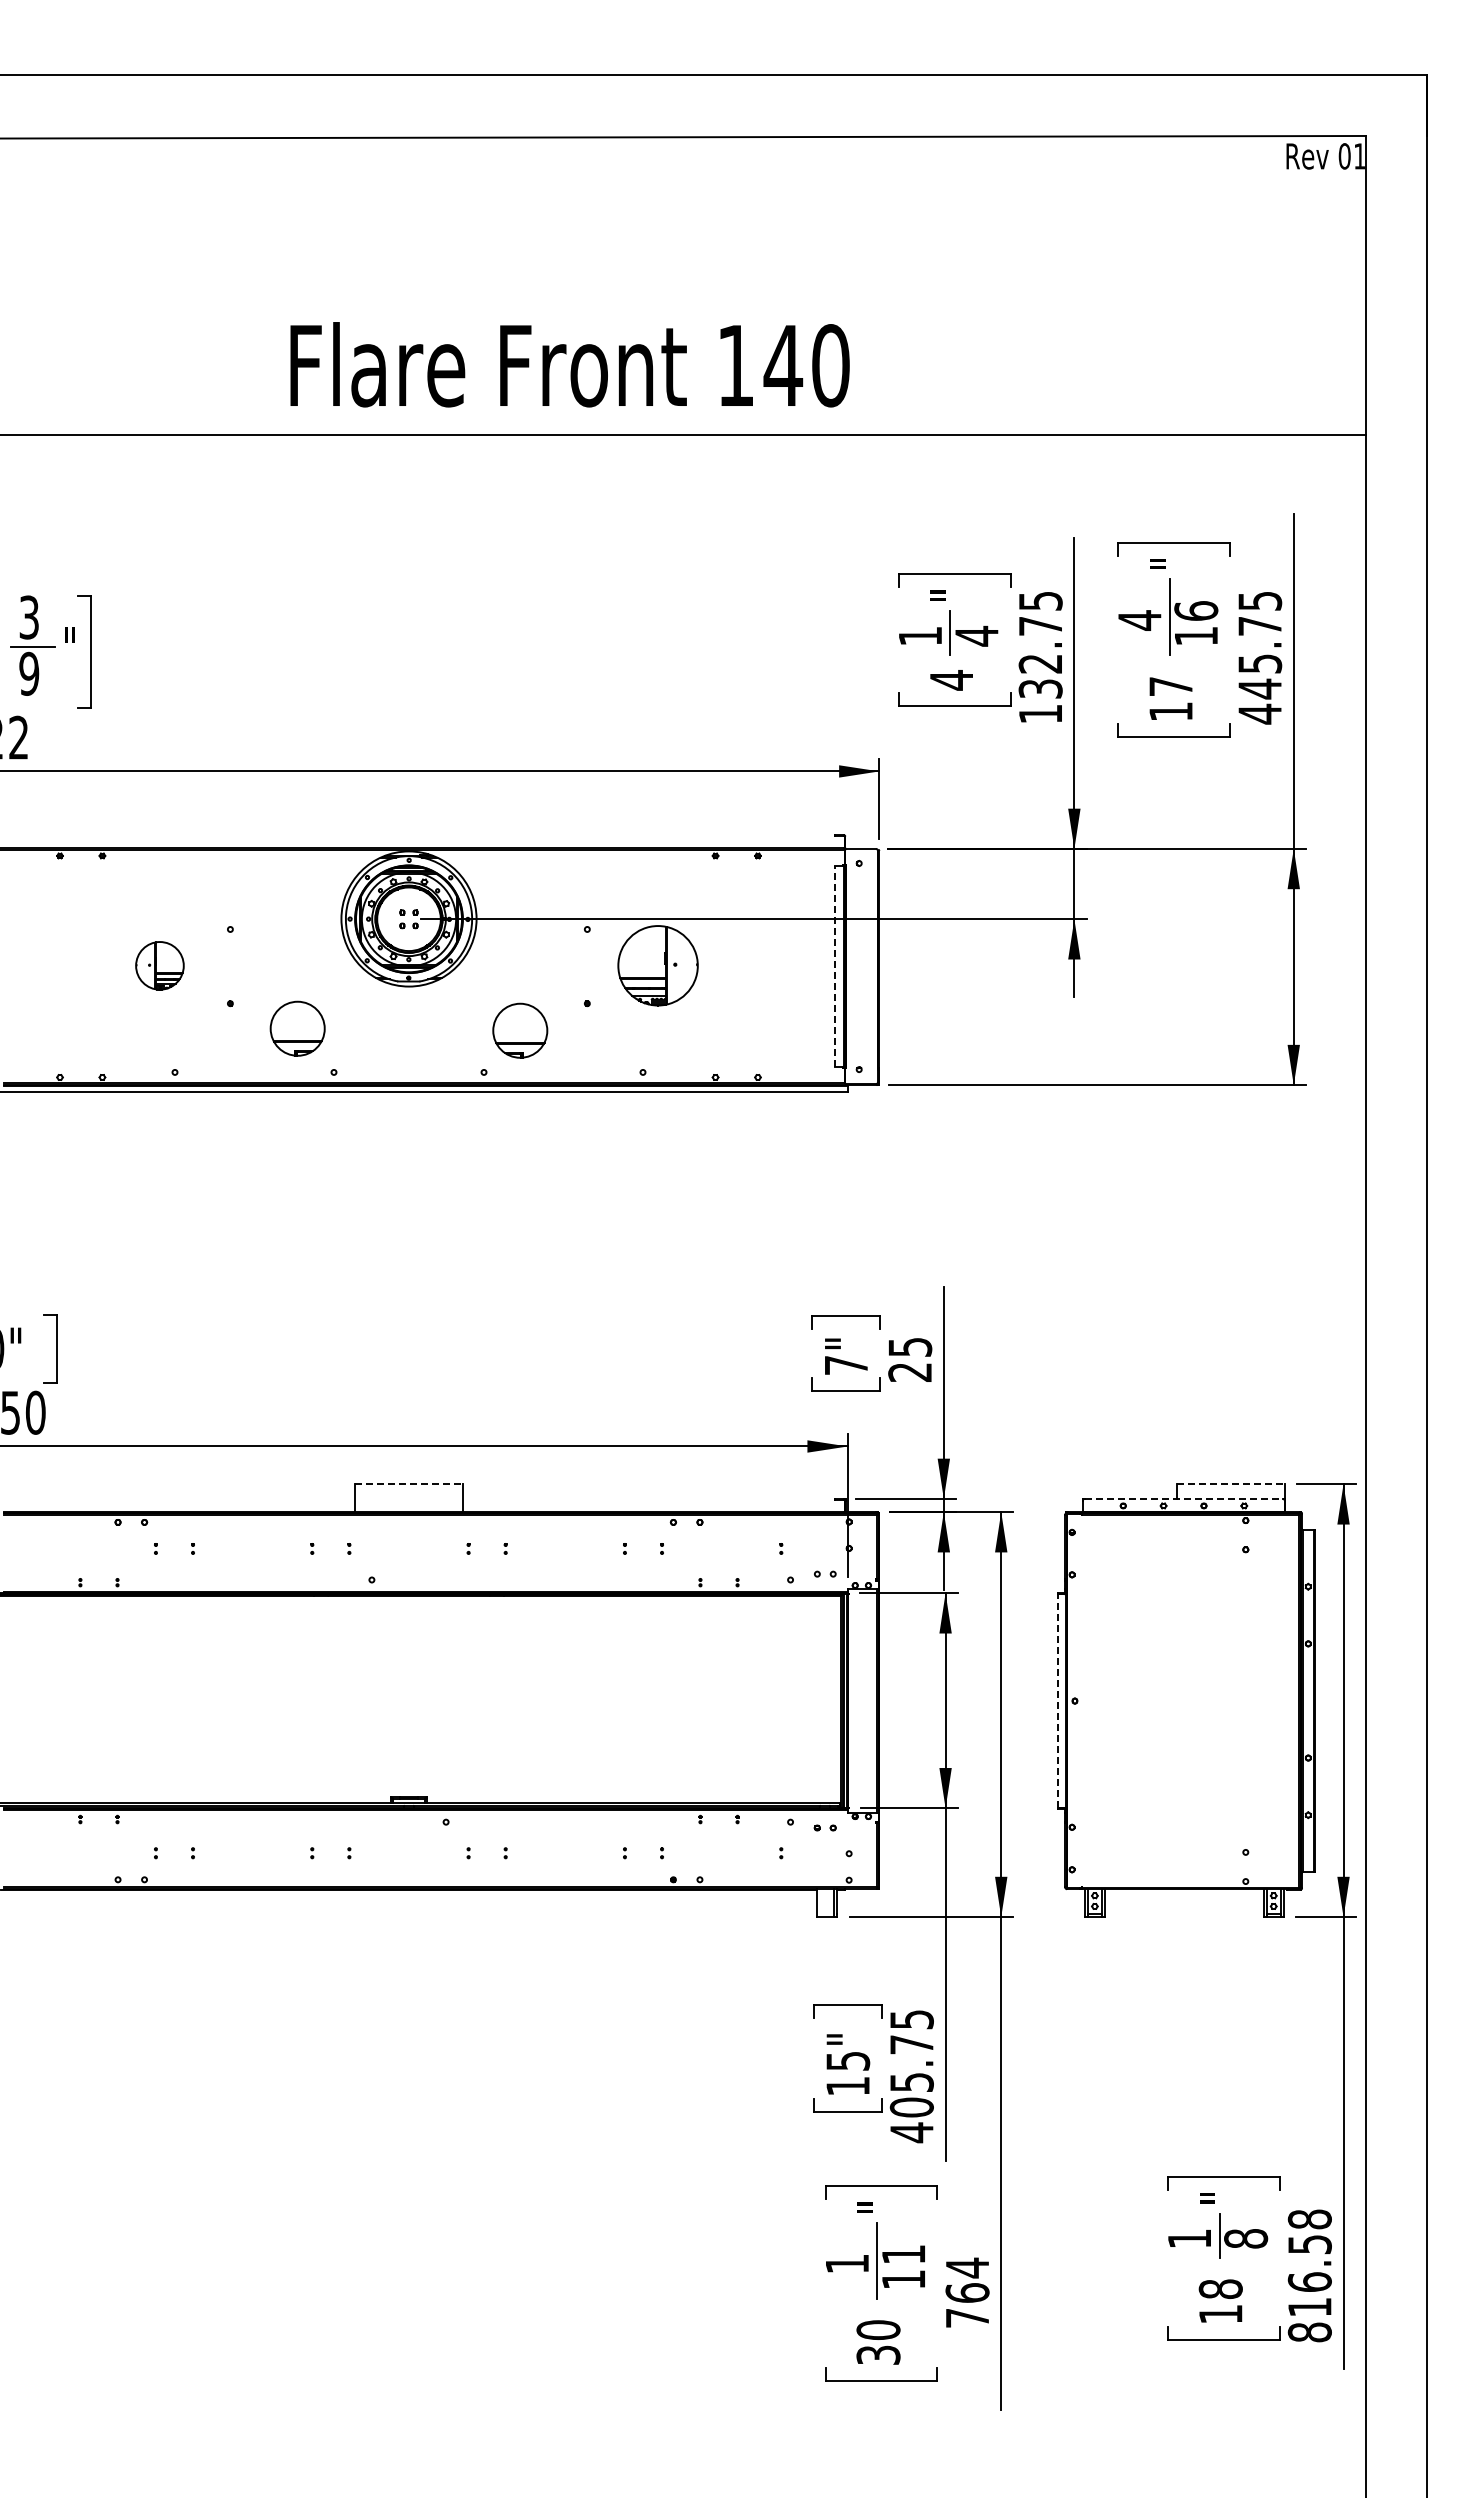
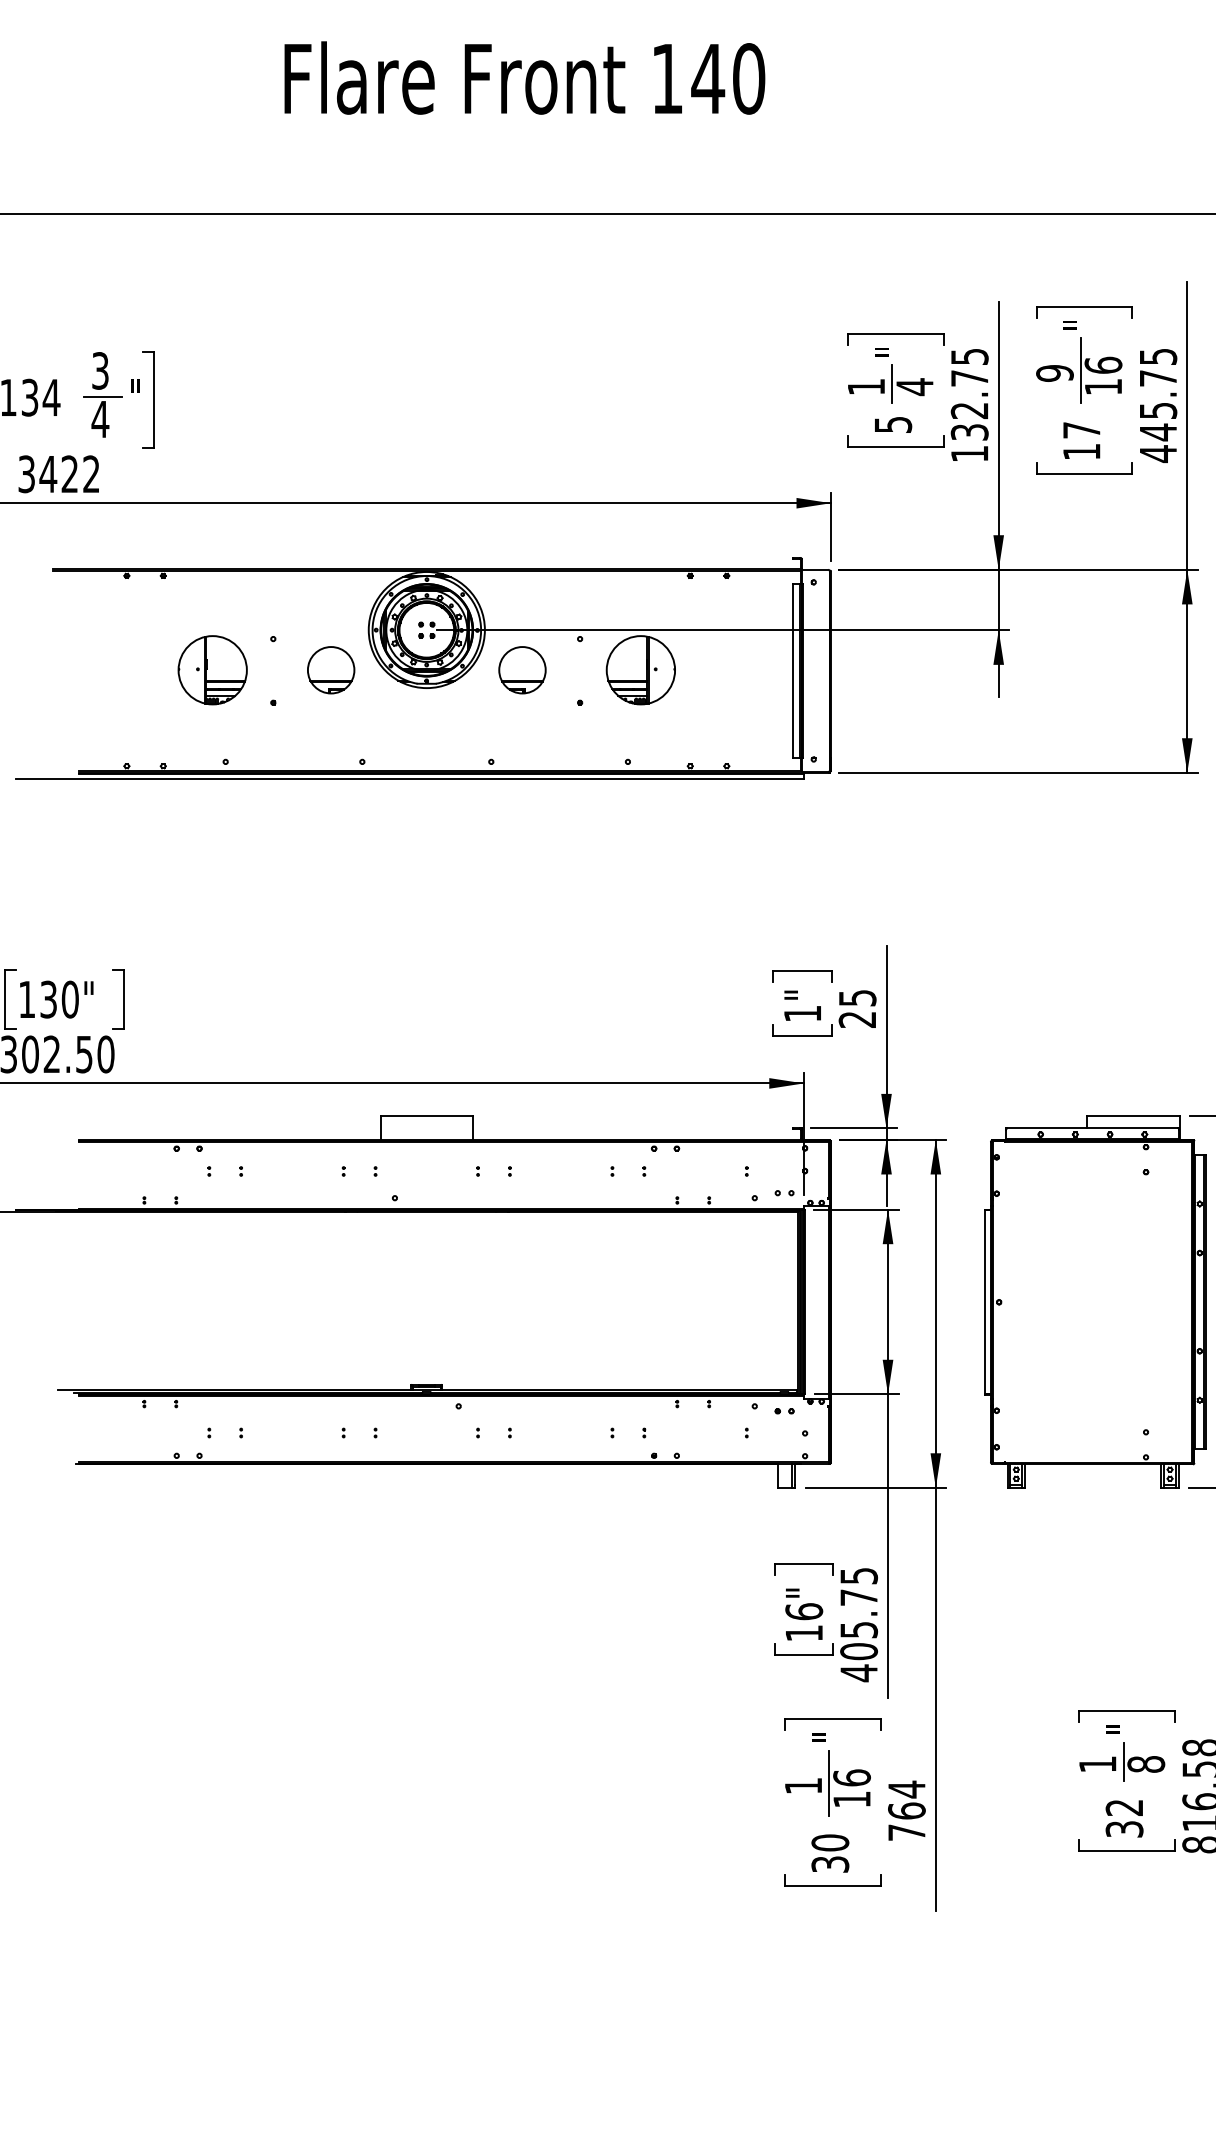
text: (569, 364) -> (524, 77), moved
text: (1139, 620) -> (1054, 373), 4 -> 9
text: (28, 673) -> (99, 419), 9 -> 4
text: (951, 680) -> (893, 425), 4 -> 5
part: (159, 965) -> (212, 670), size x1.67
line: (834, 966) -> (792, 670), dashed -> solid
part: (297, 1028) -> (330, 670), moved
part: (520, 1030) -> (522, 670), moved
text: (846, 1365) -> (802, 1013), 7" -> 1"
line: (409, 1484) -> (427, 1116), dashed -> solid
line: (1231, 1484) -> (1133, 1116), dashed -> solid
line: (1184, 1498) -> (1093, 1128), dashed -> solid
line: (1058, 1701) -> (985, 1302), dashed -> solid
text: (848, 2060) -> (804, 1611), 15" -> 16"
text: (903, 2254) -> (851, 1777), 11 -> 16
text: (1220, 2301) -> (1124, 1818), 18 -> 32

